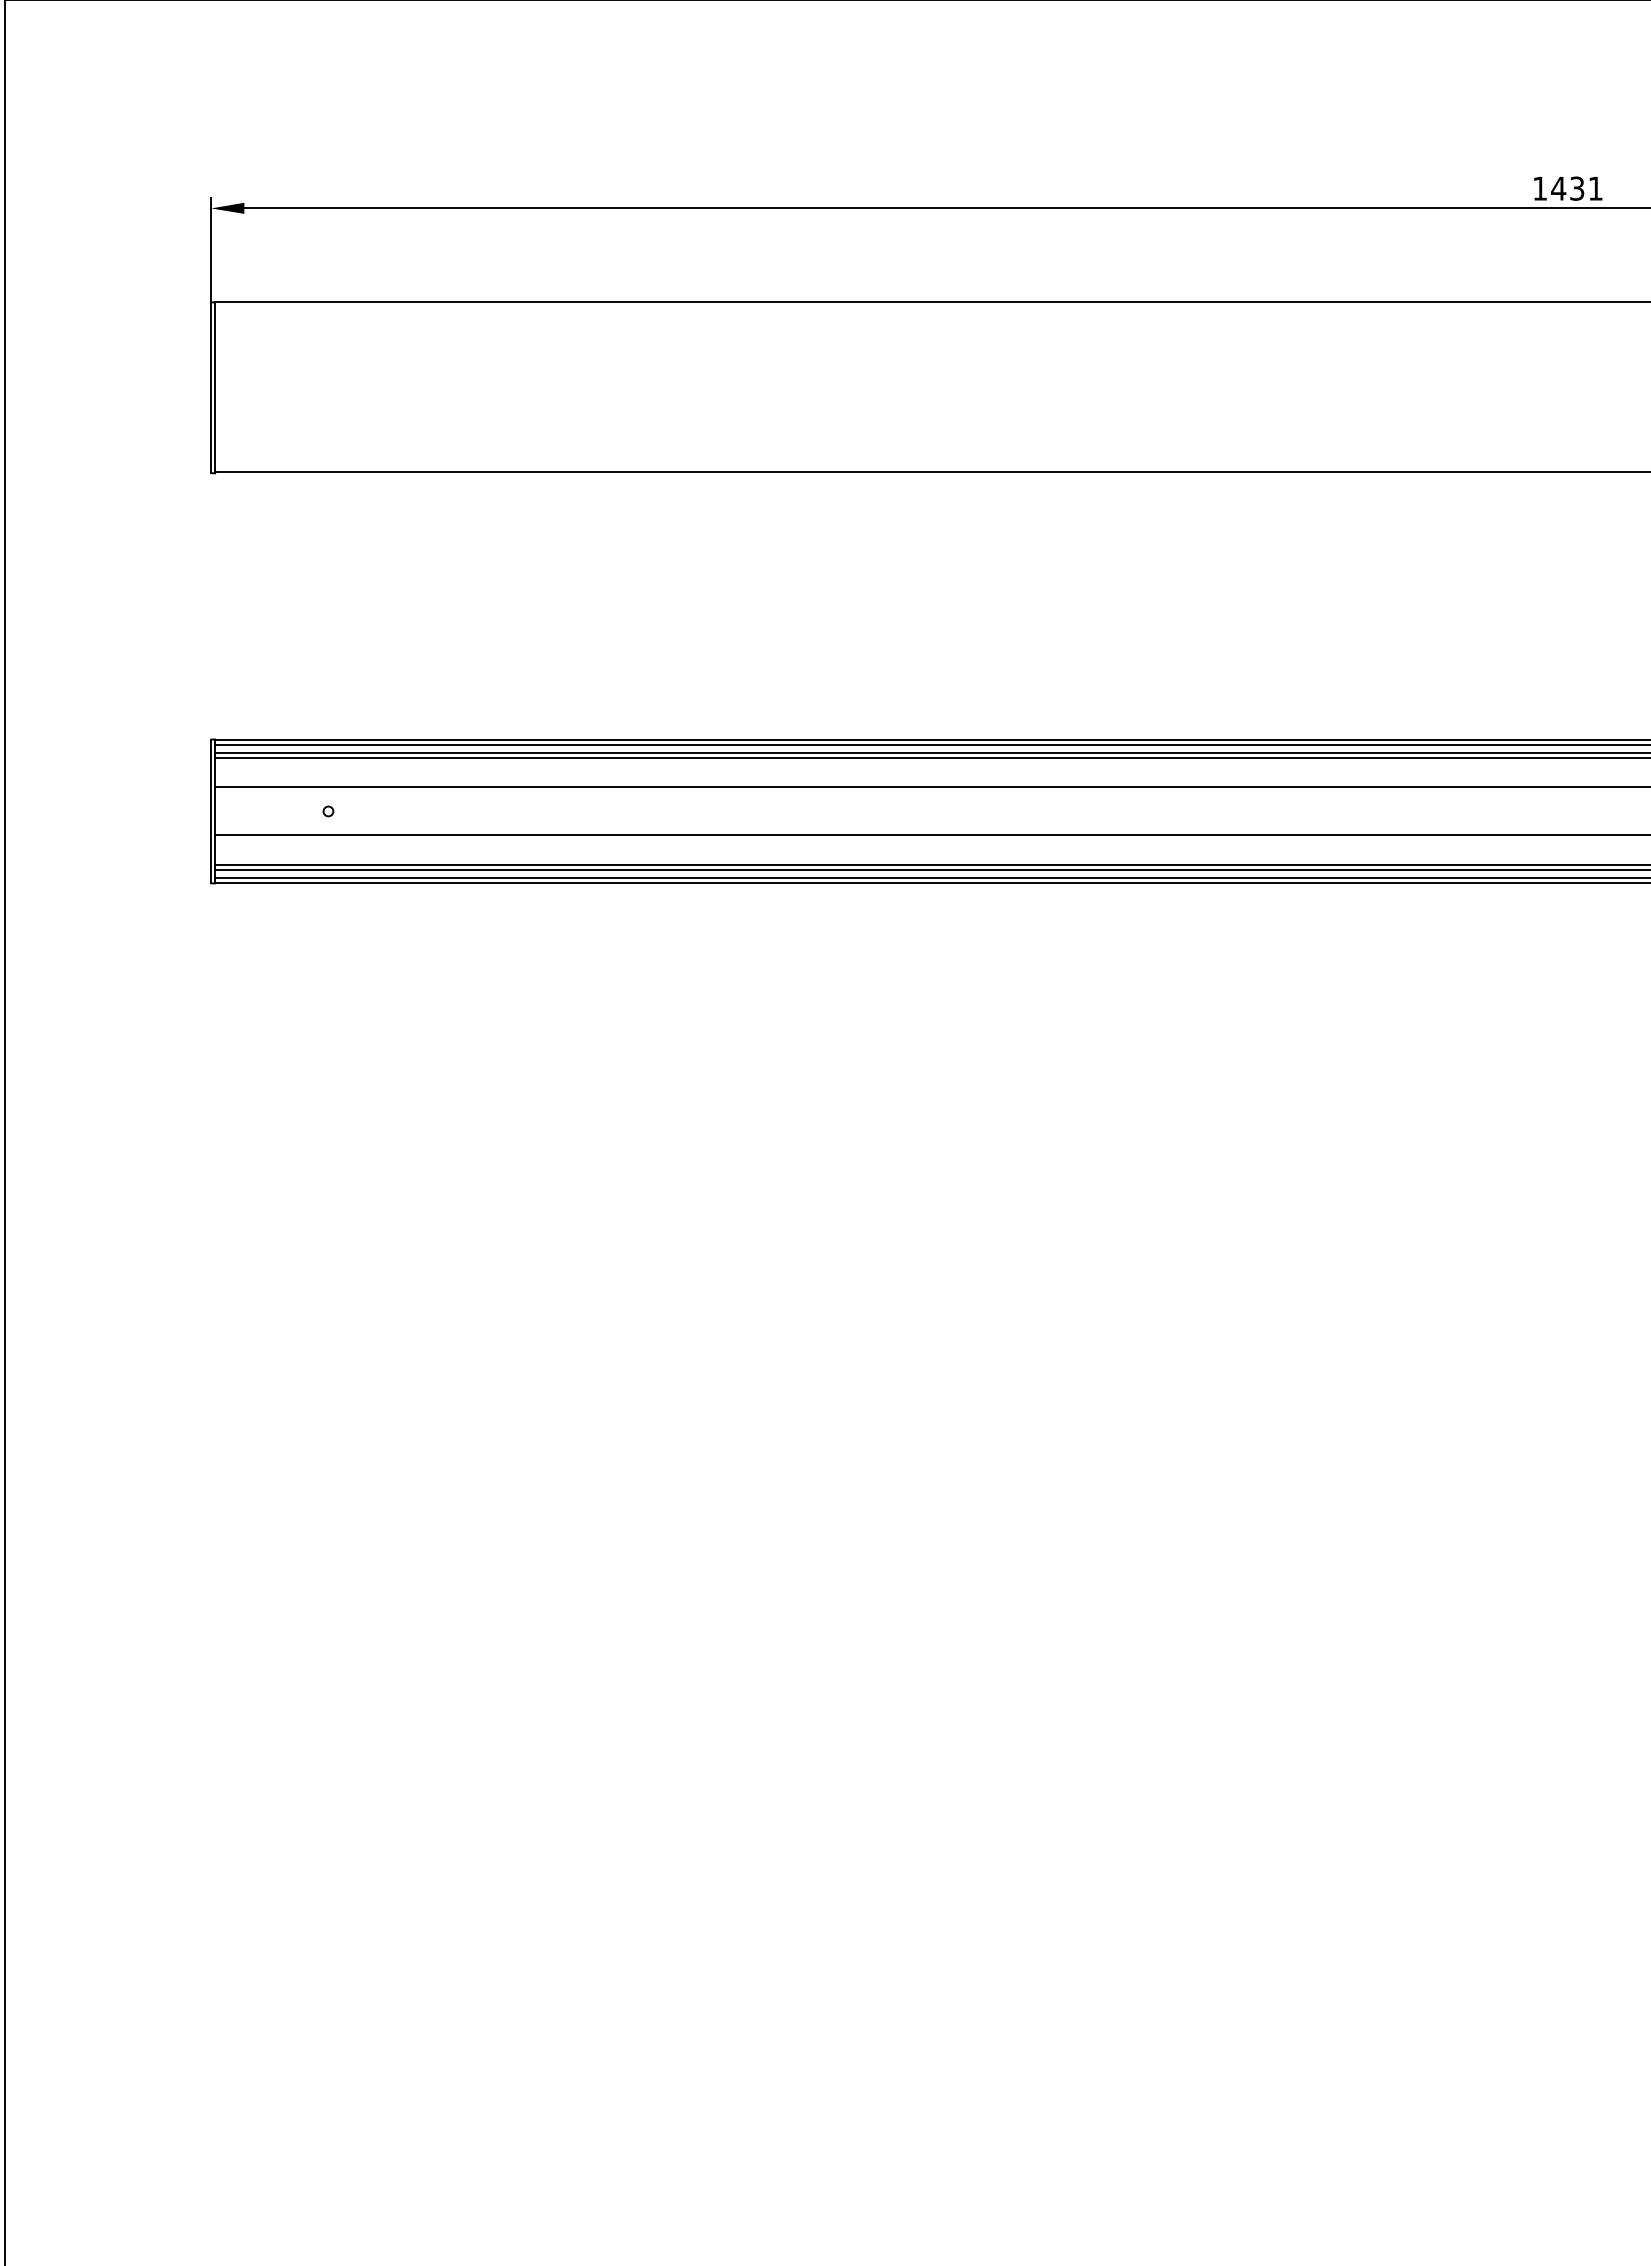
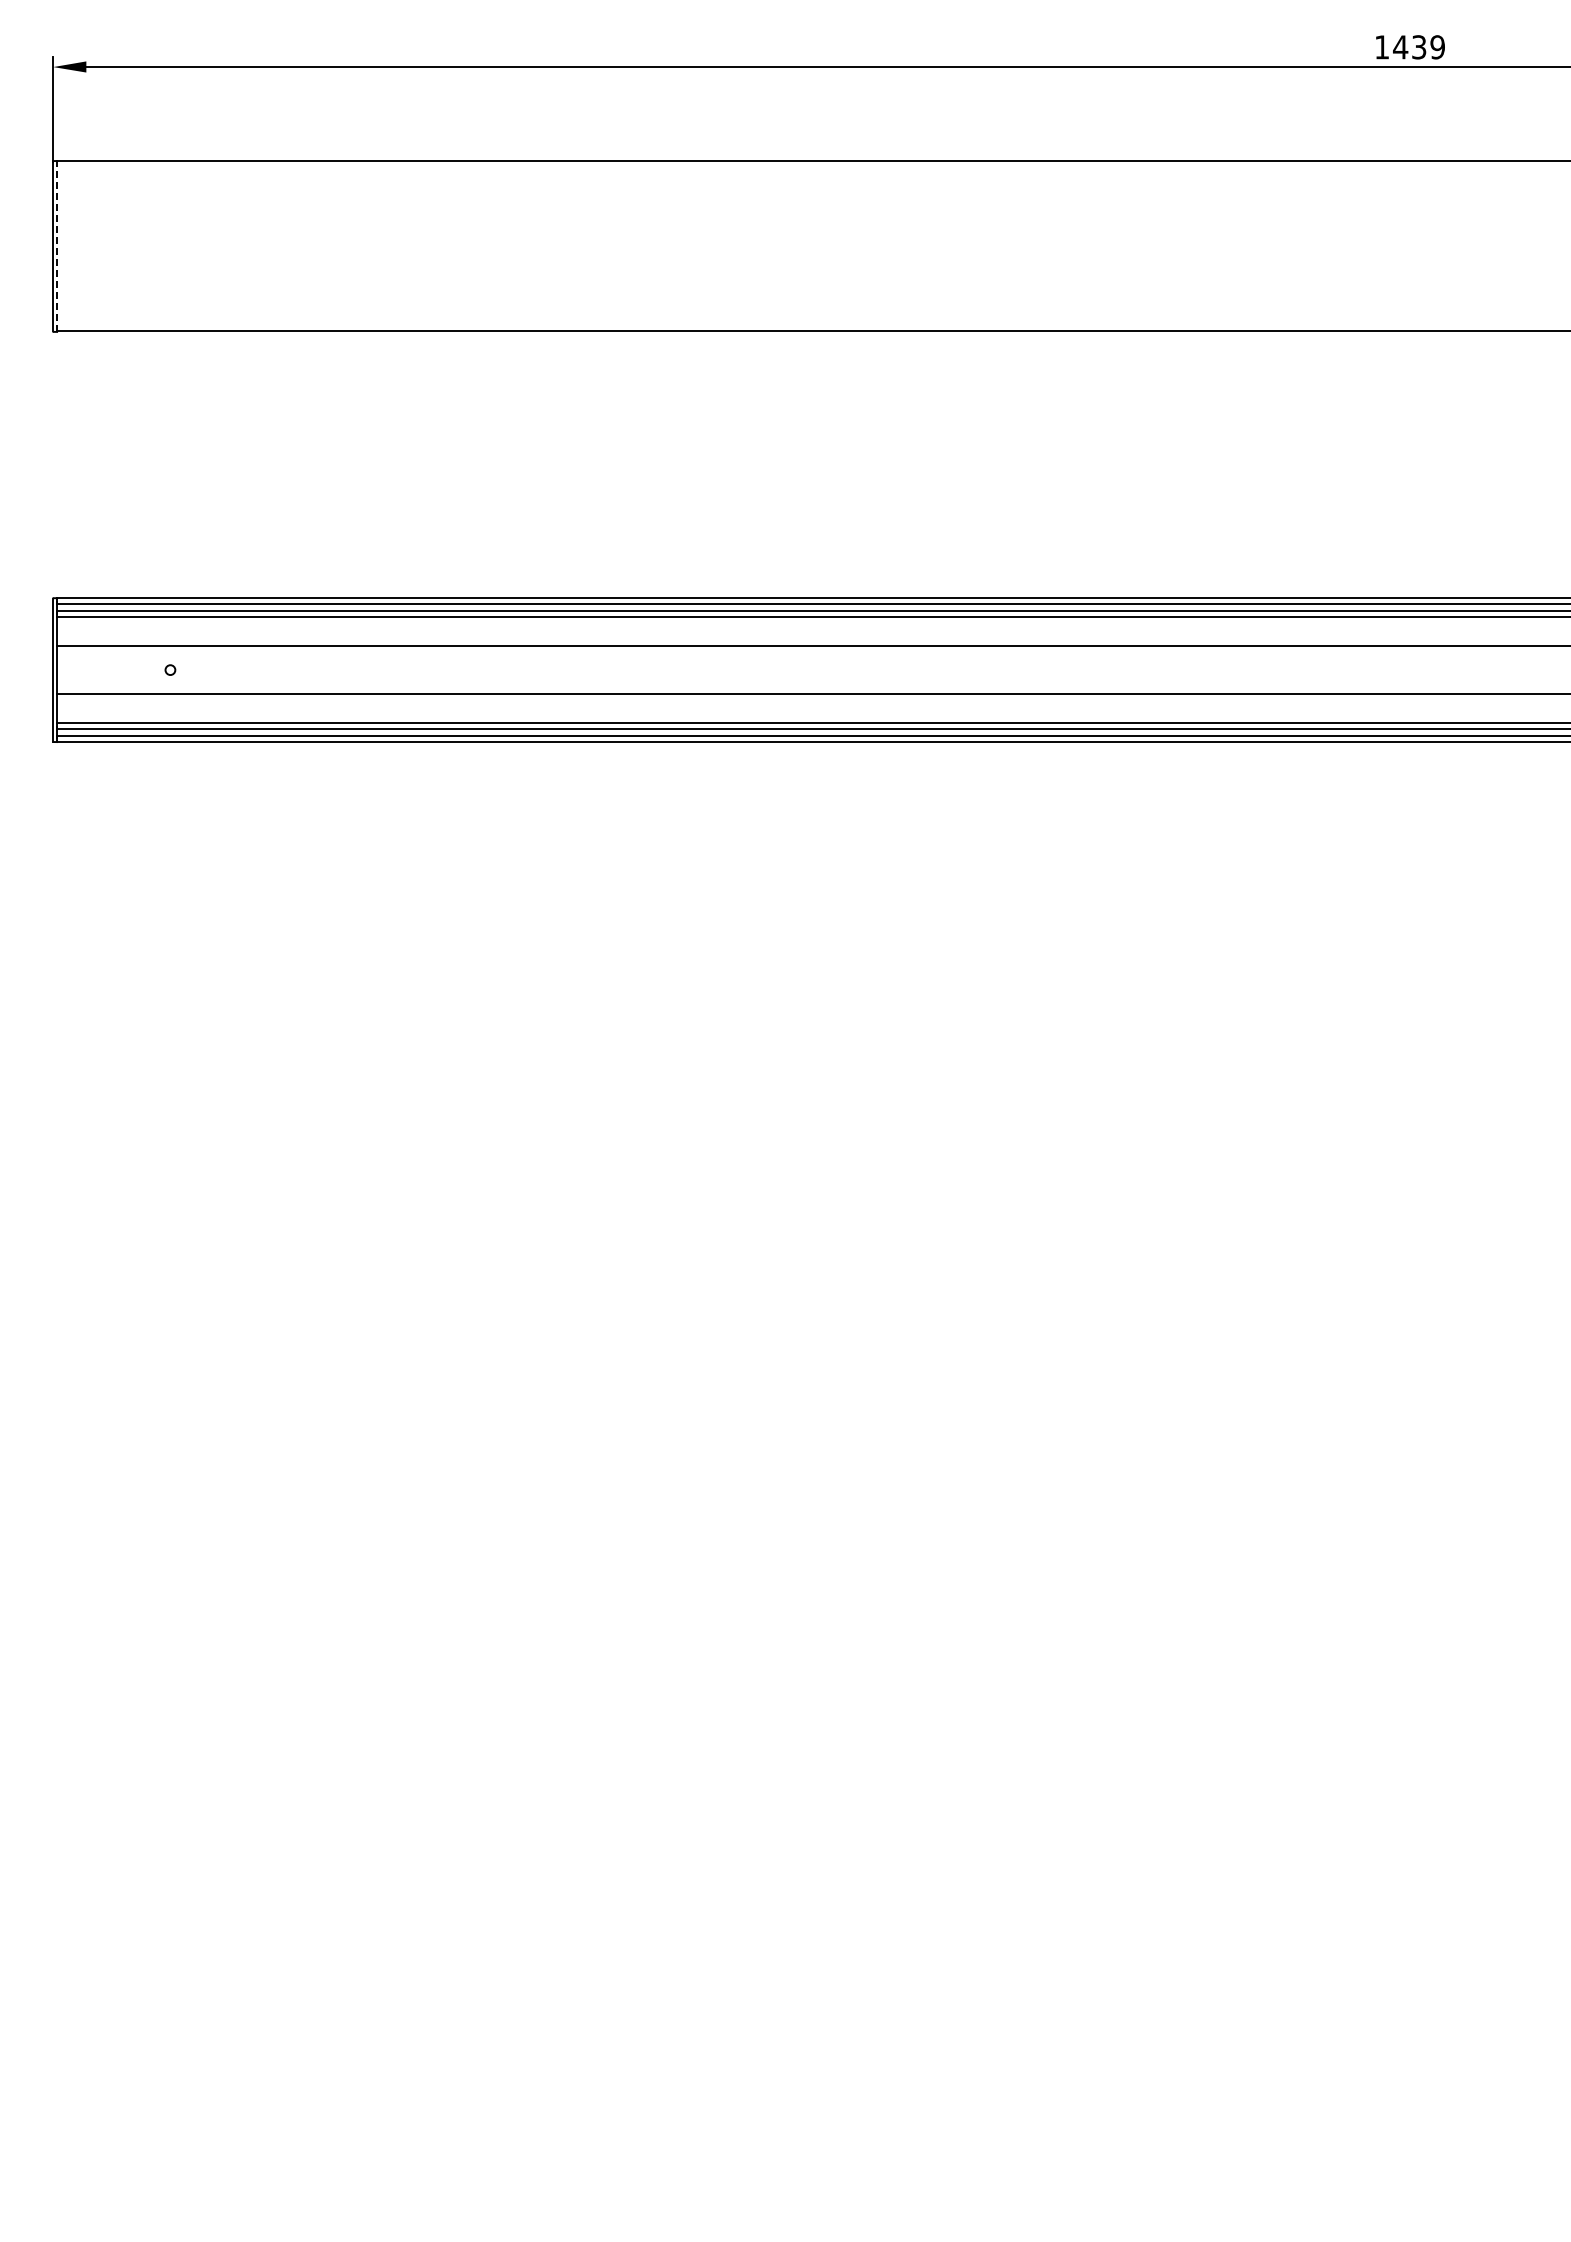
text: (1595, 188) -> (1437, 47), 1431 -> 1439
line: (215, 387) -> (57, 246), solid -> dashed

